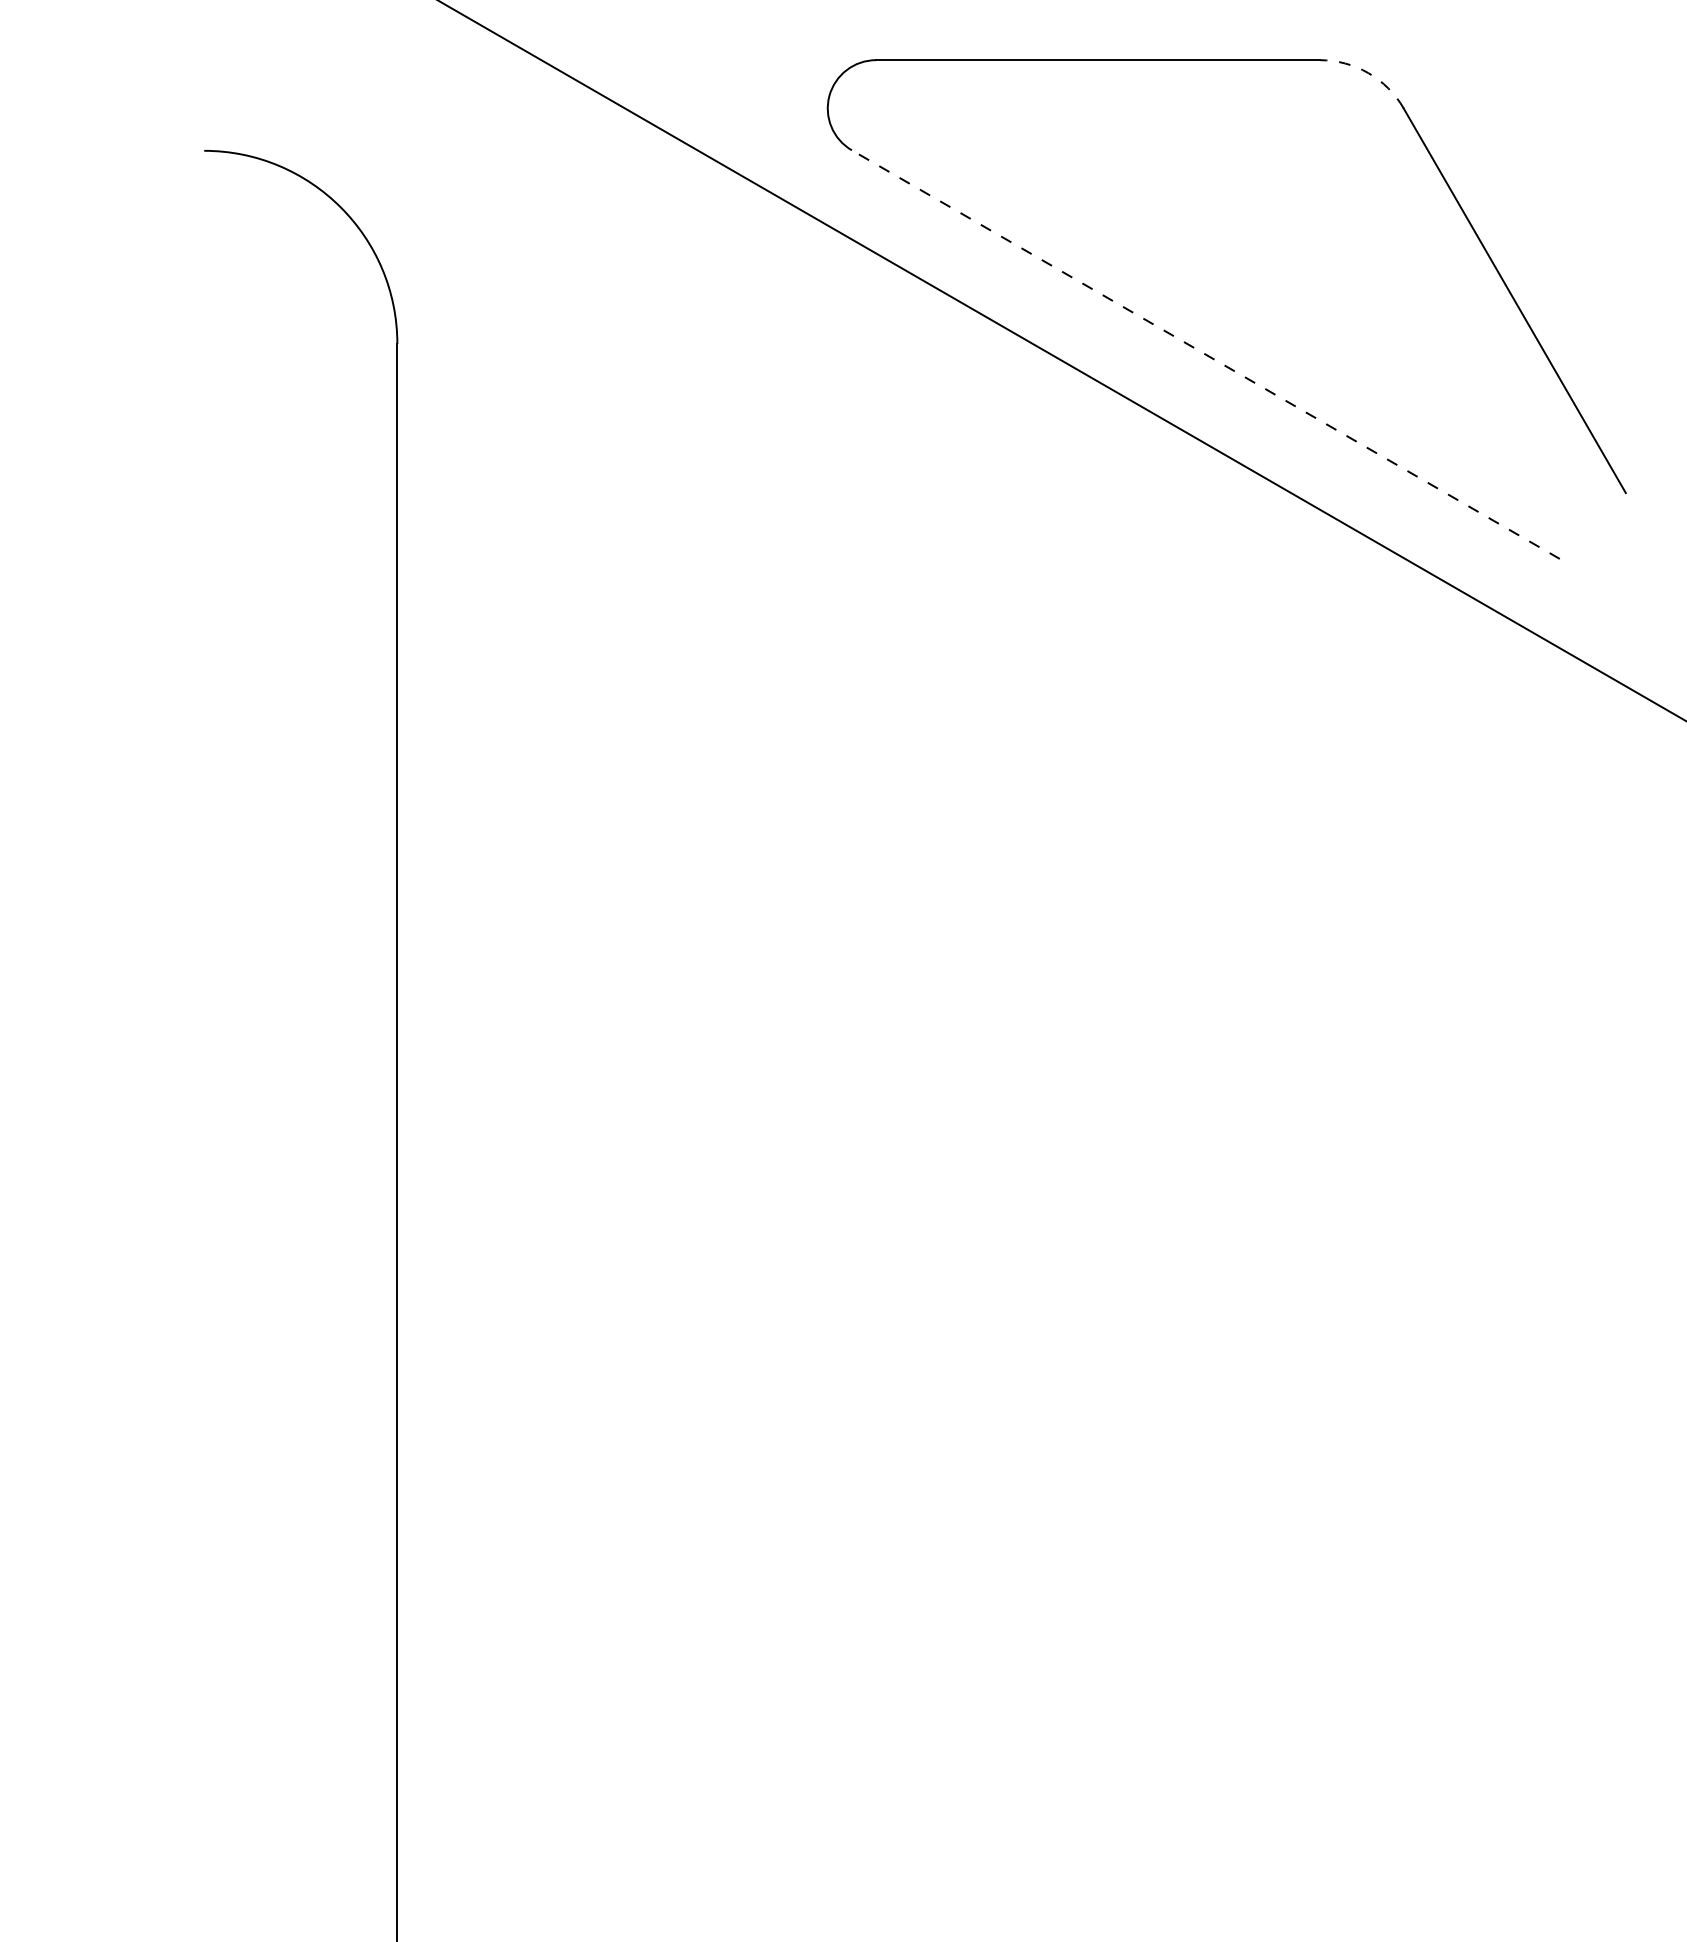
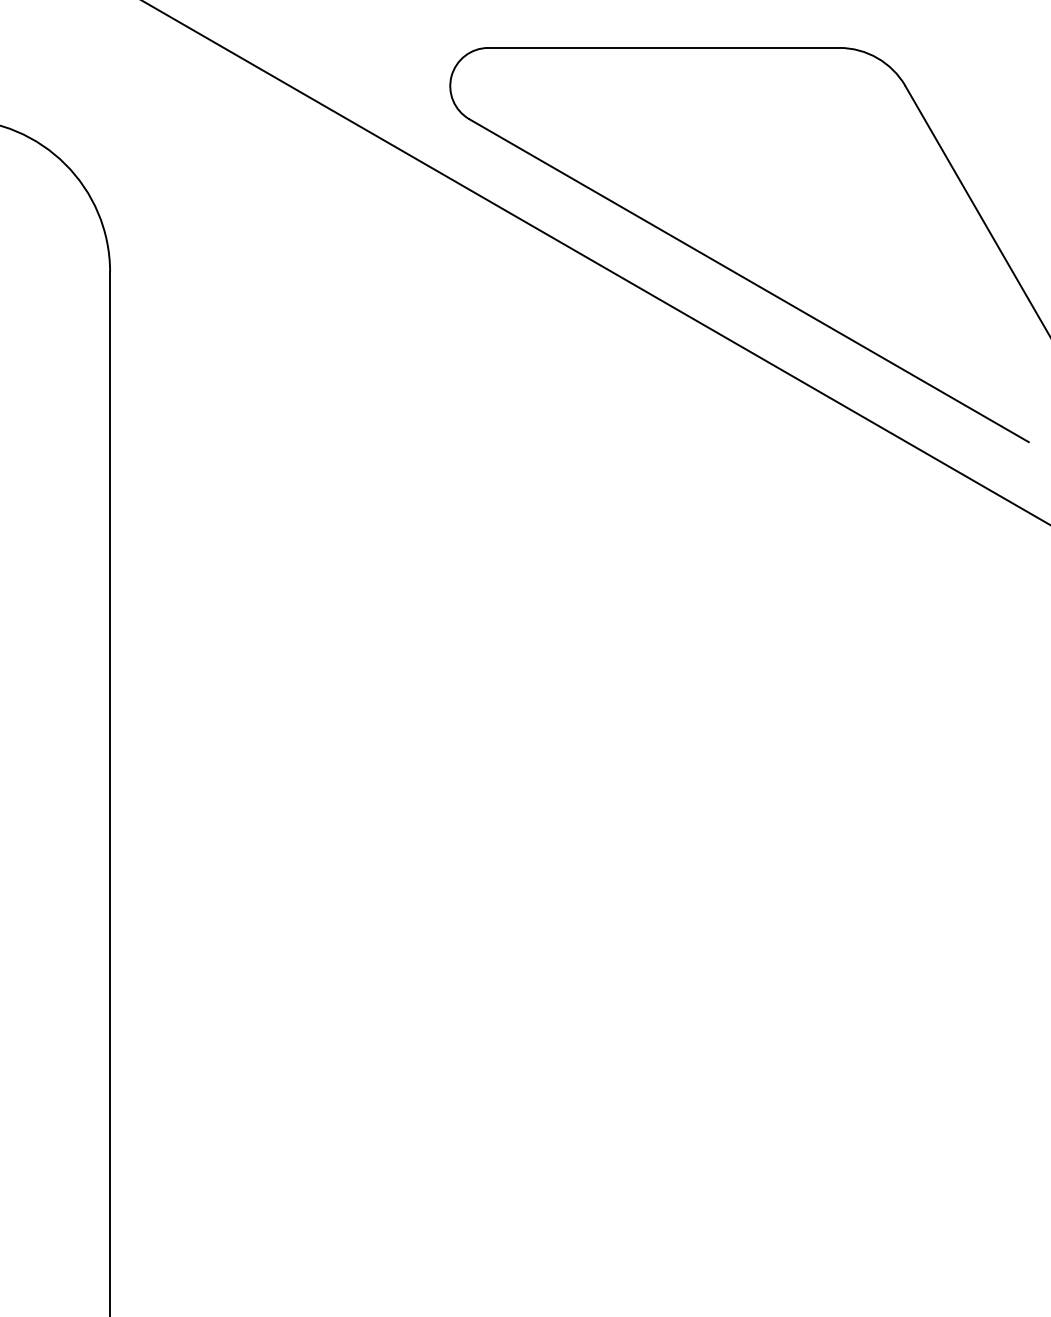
arc: (1368, 73) -> (877, 58), dashed -> solid
line: (1205, 354) -> (748, 280), dashed -> solid

